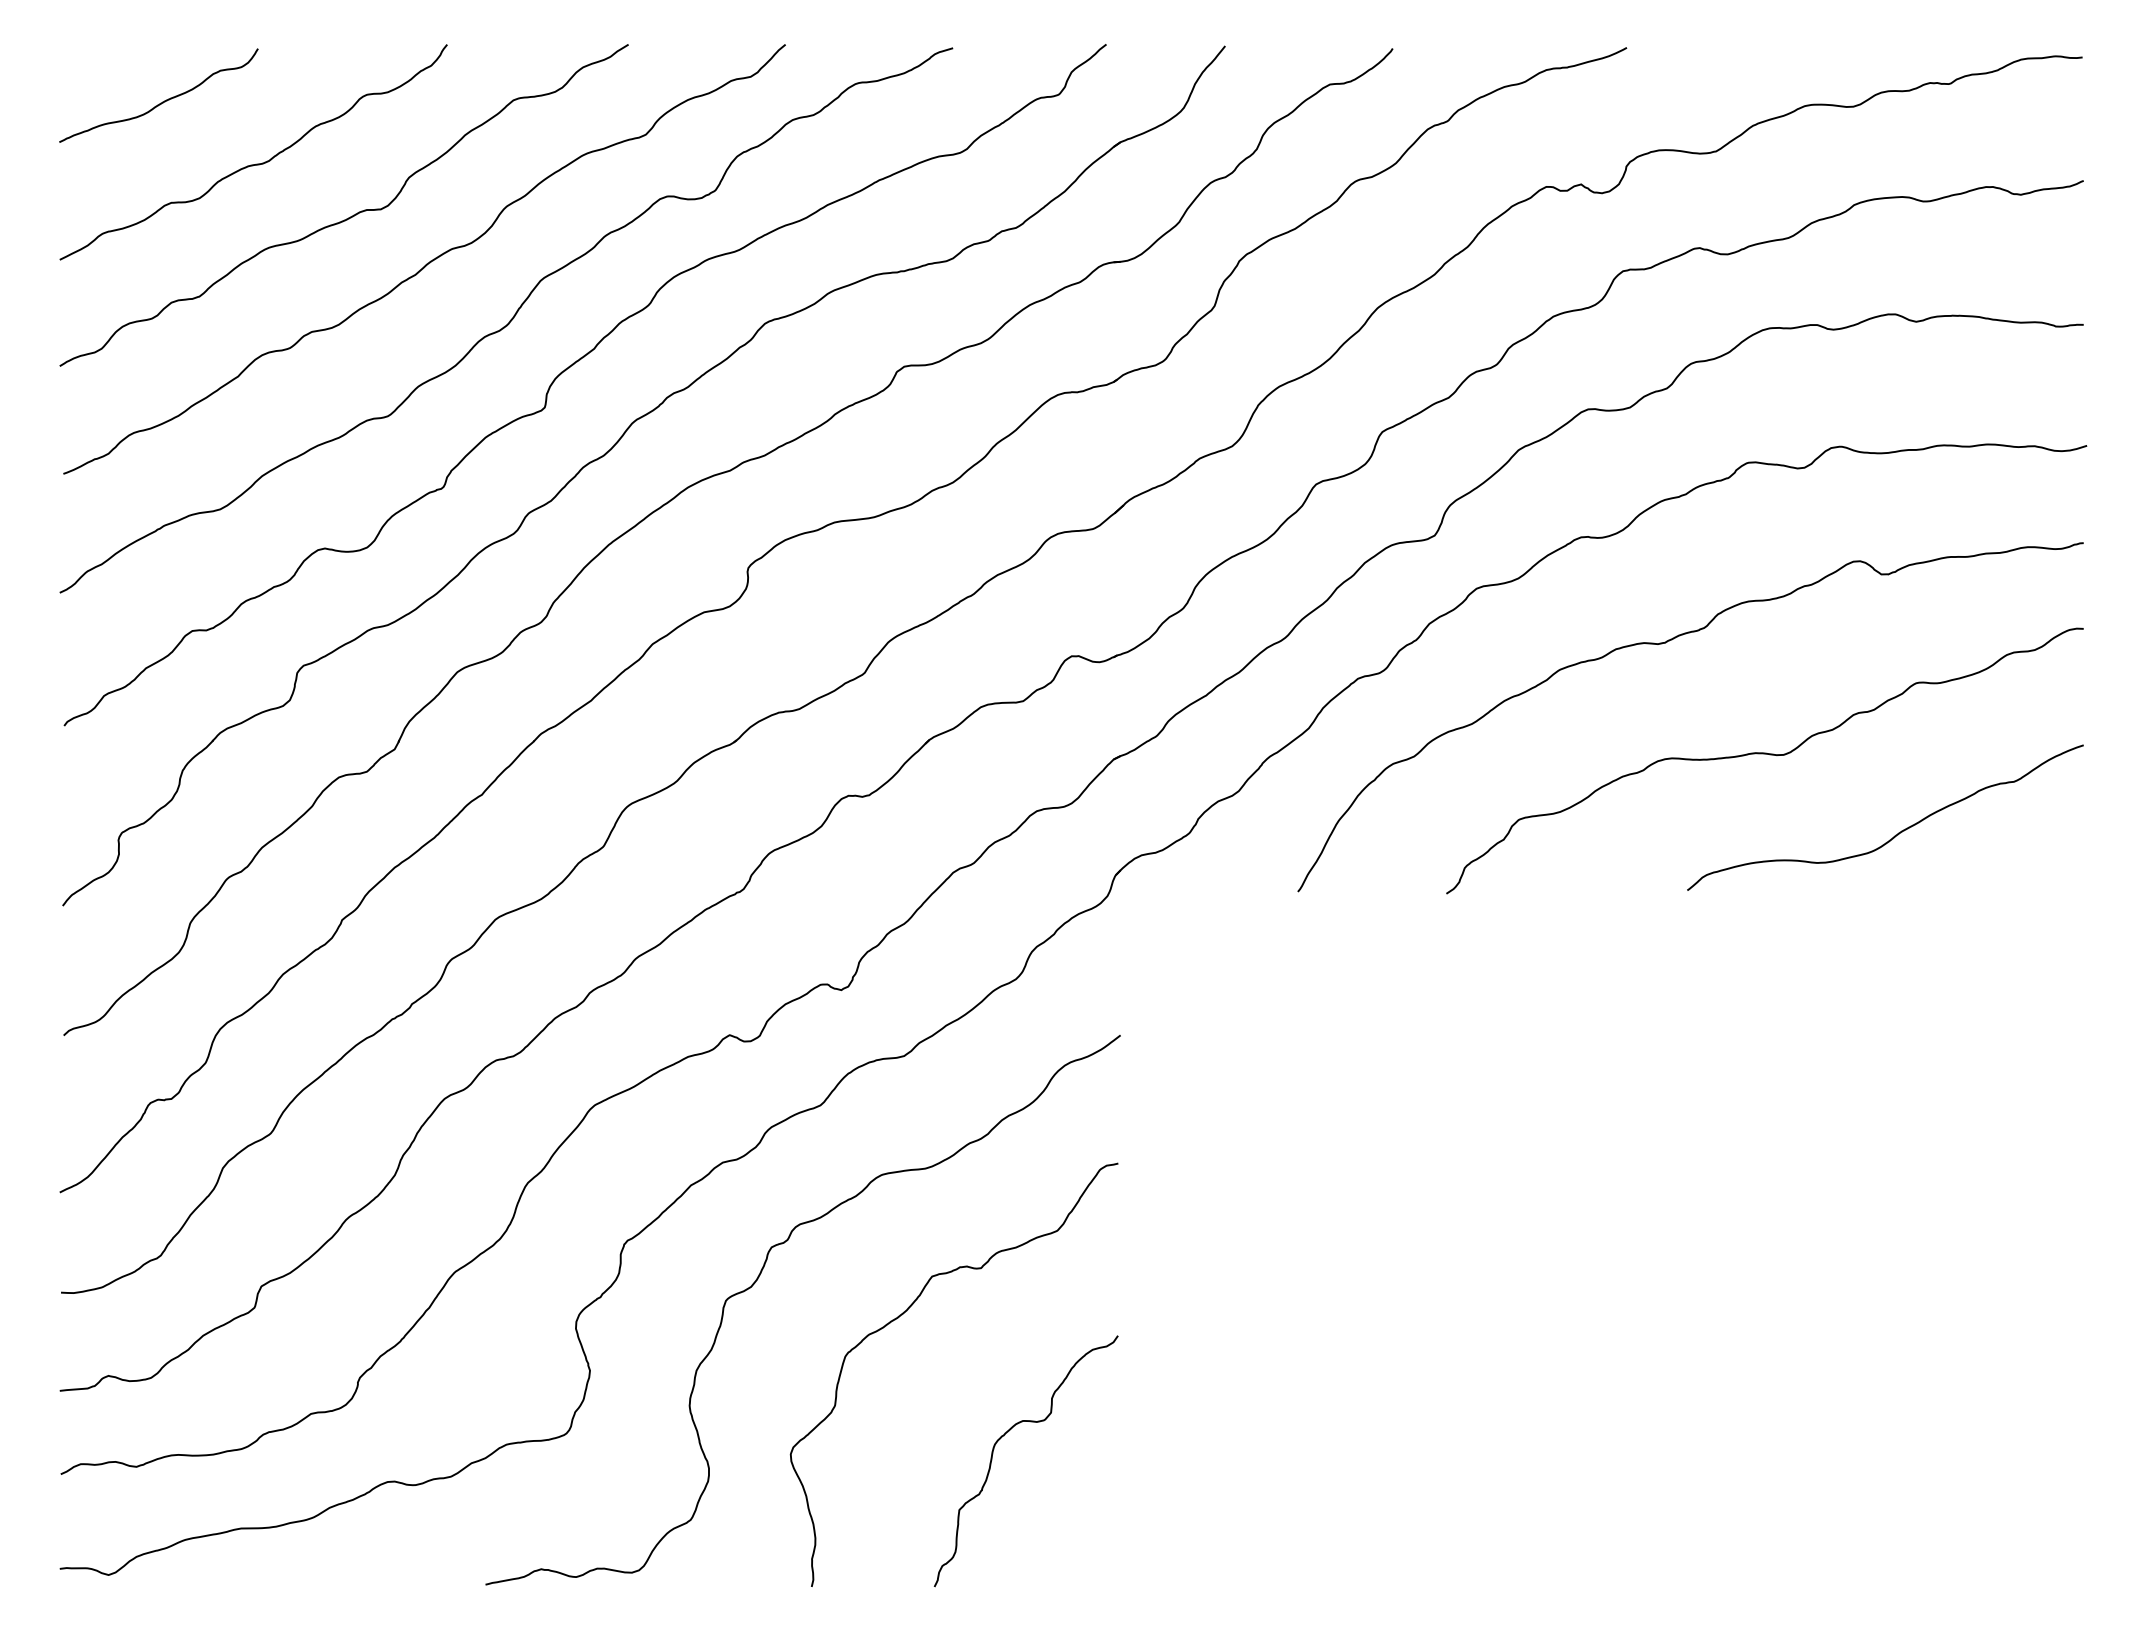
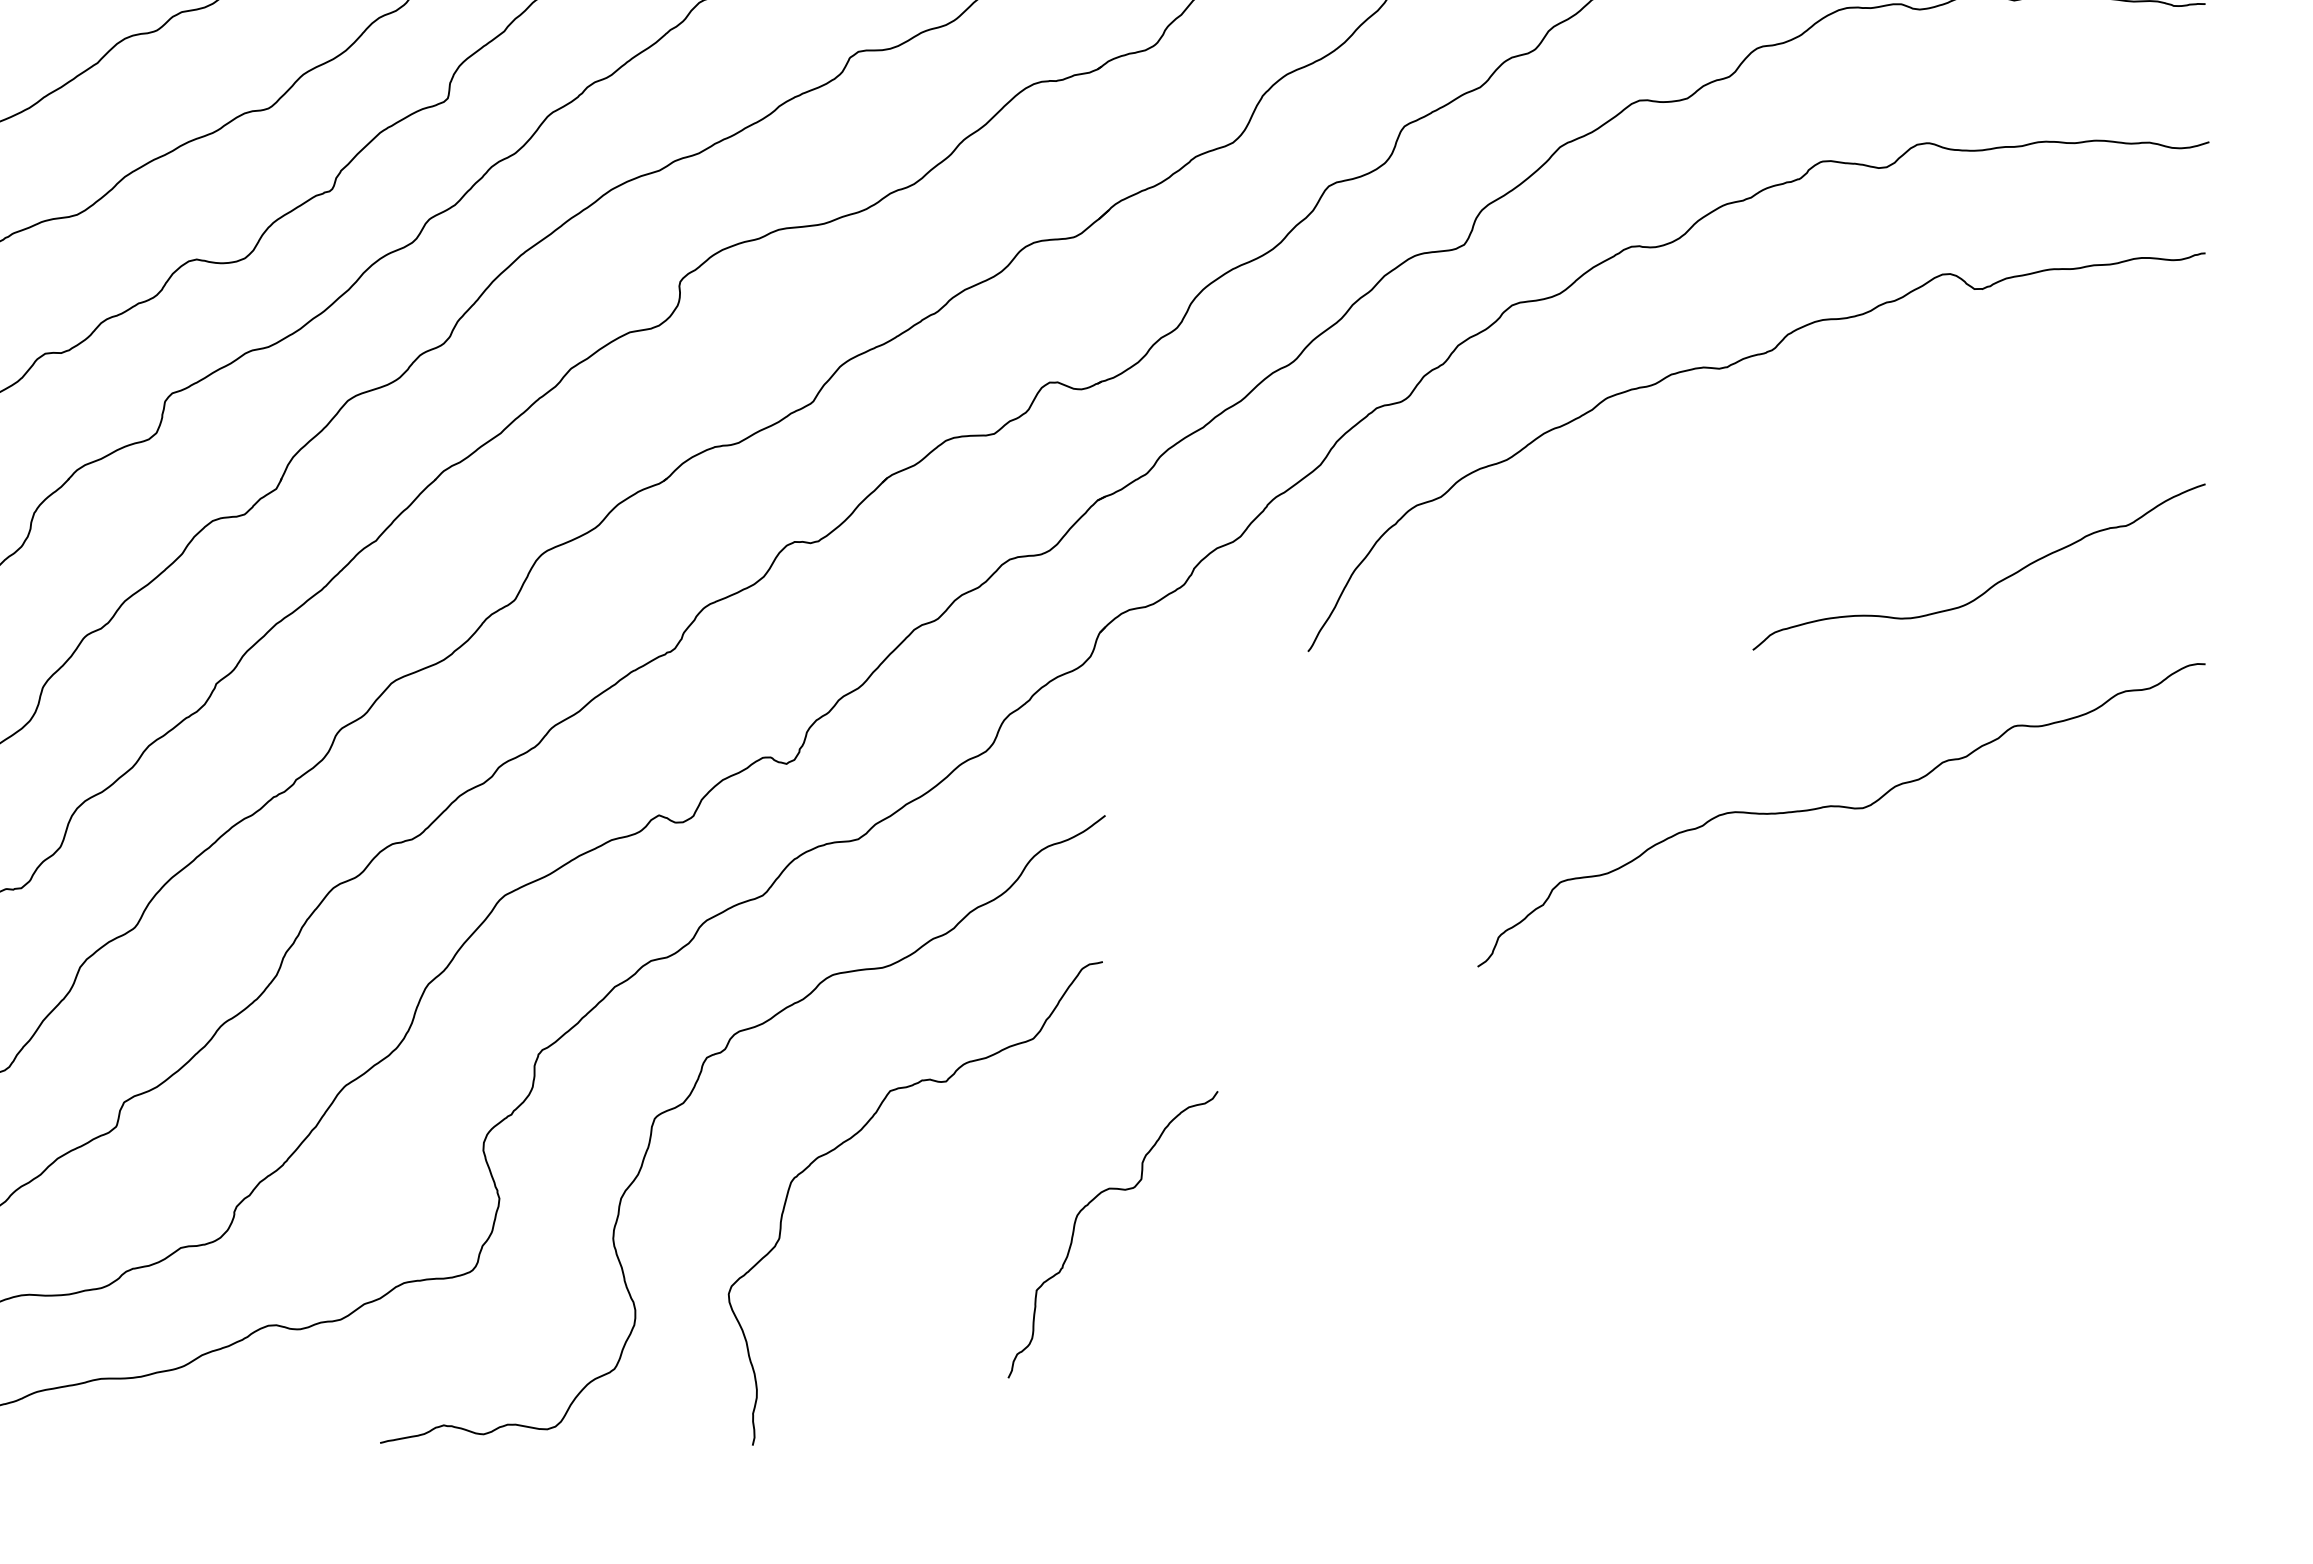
curve: (1764, 754) -> (1840, 807), moved
curve: (993, 1454) -> (1075, 1226), moved

